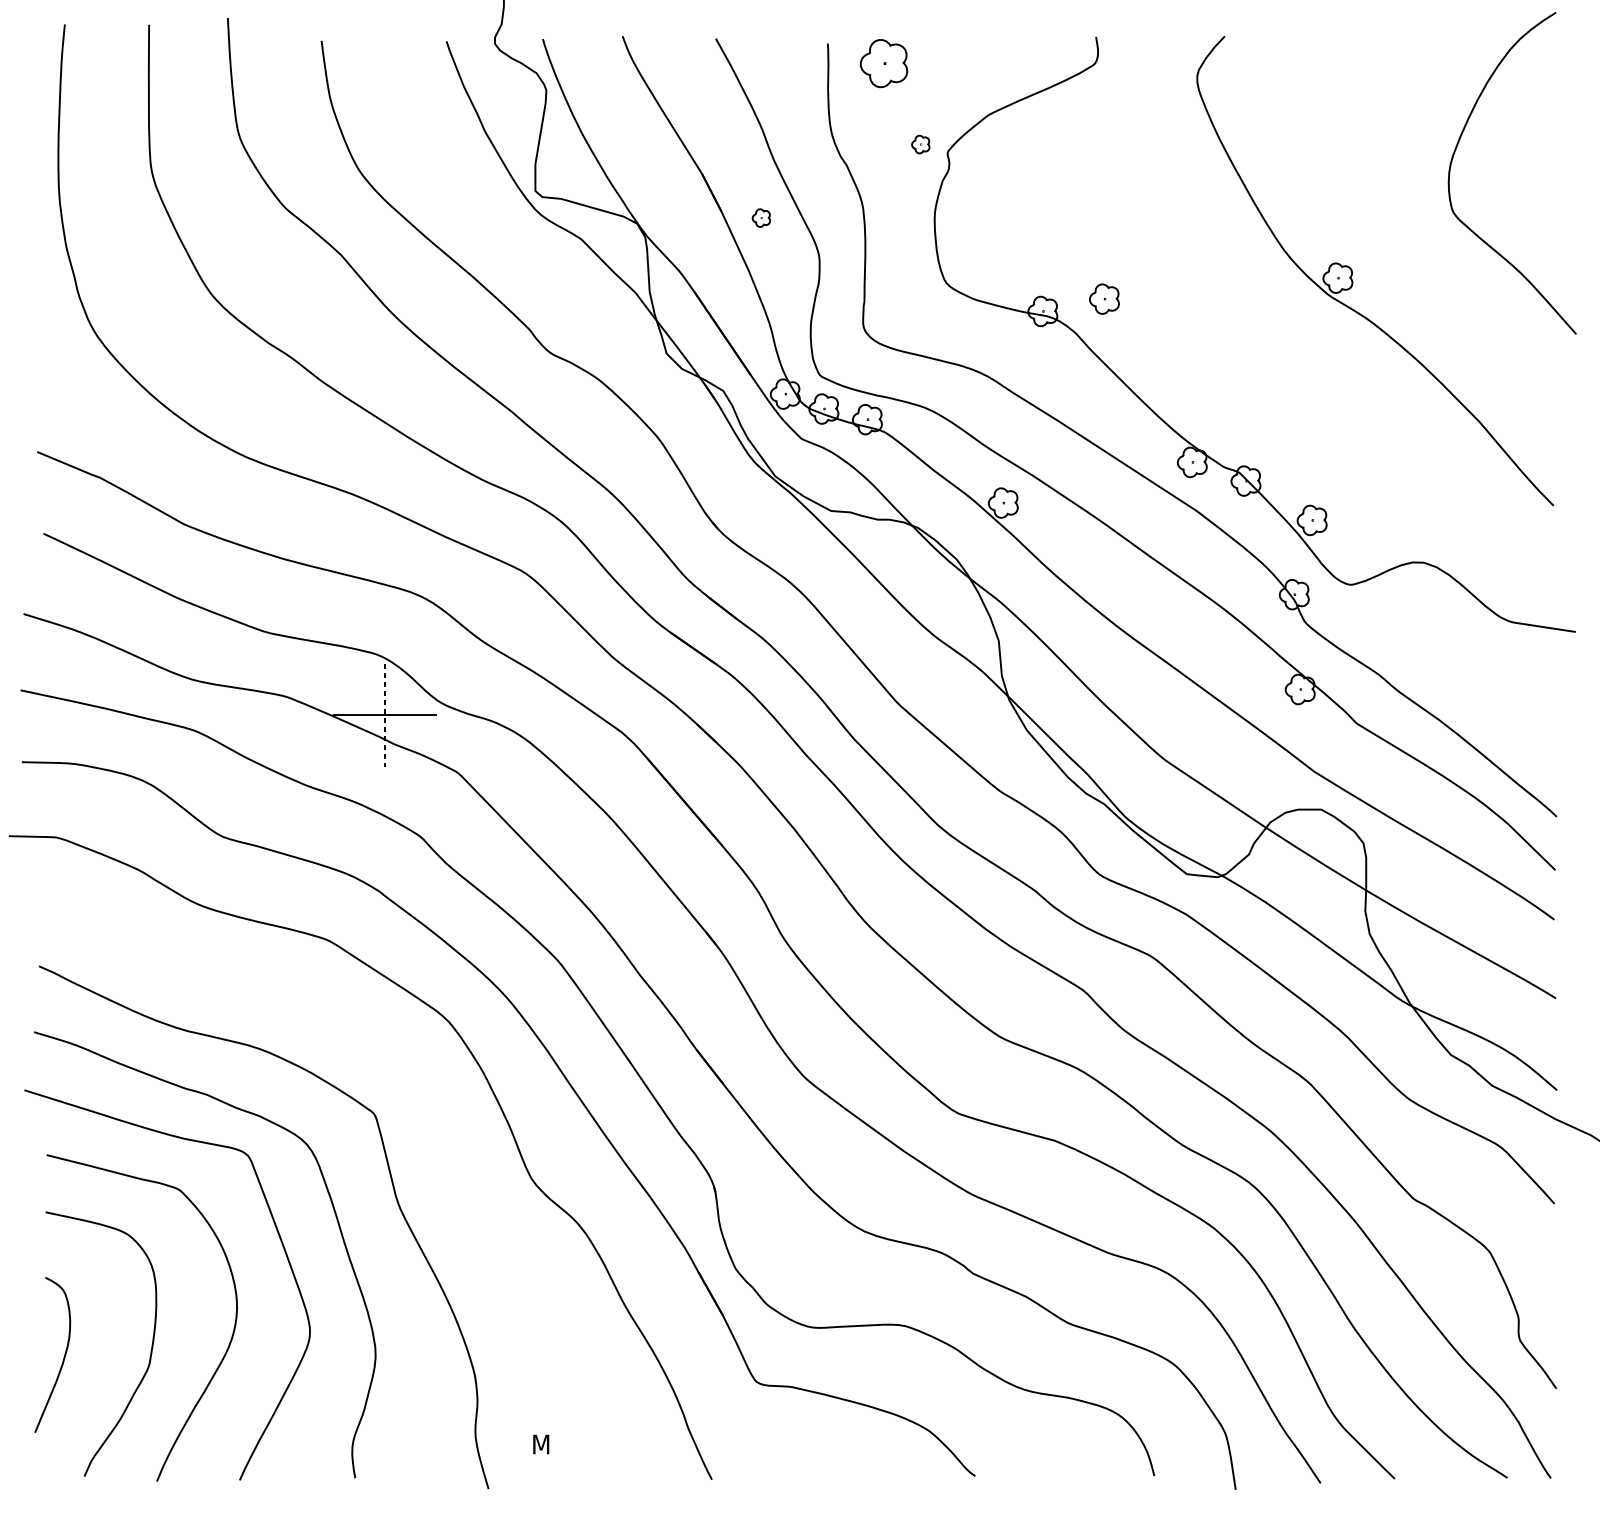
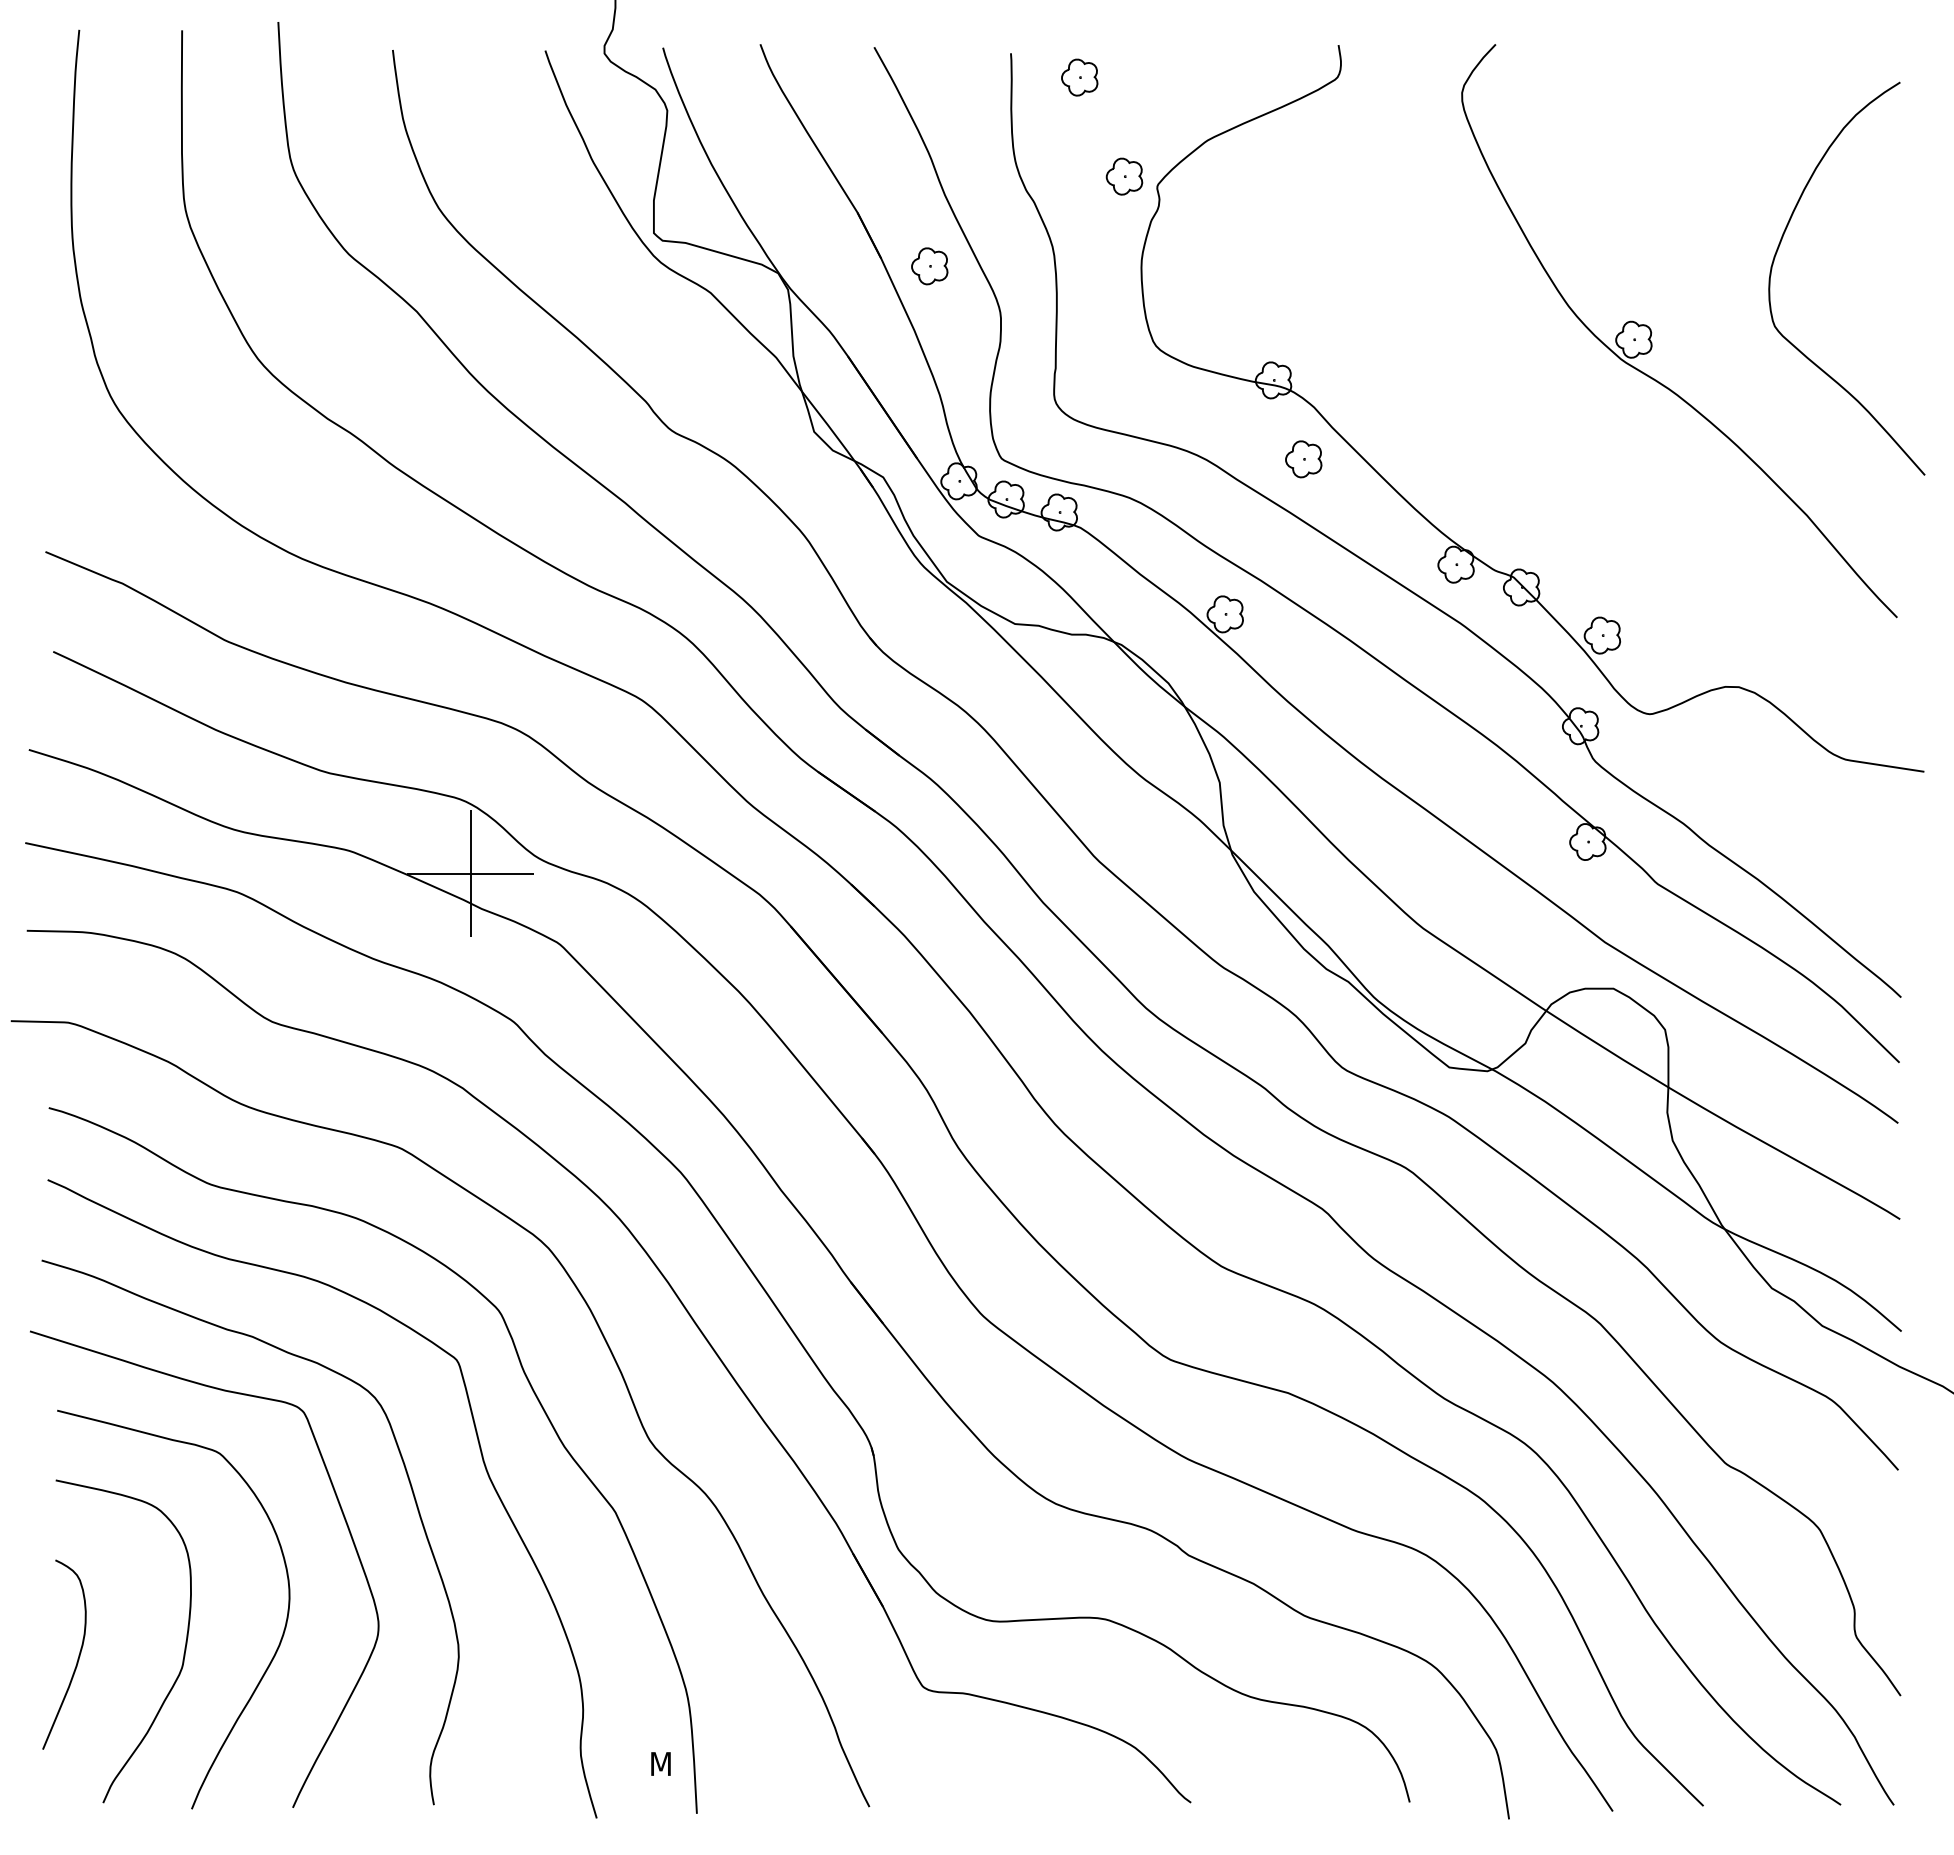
part: (883, 63) -> (1079, 77), size x0.62
part: (920, 144) -> (1124, 176), size x1.67
curve: (1456, 150) -> (1778, 250), moved
part: (761, 218) -> (929, 266), size x1.67
part: (1104, 299) -> (1303, 459), moved
line: (385, 716) -> (470, 874), dashed -> solid
curve: (432, 1132) -> (528, 1383), added

